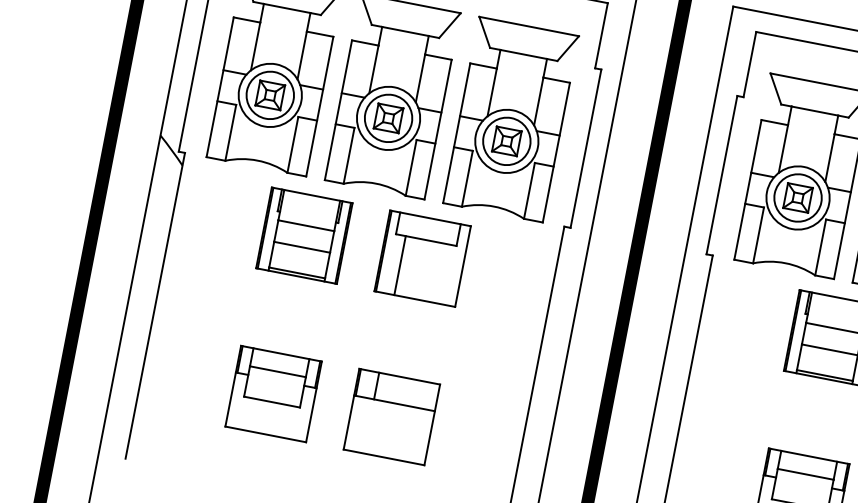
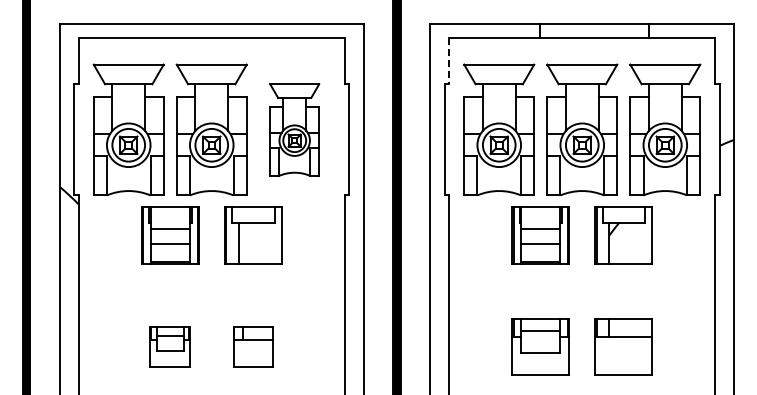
line: (750, 64) -> (449, 61), solid -> dashed
part: (510, 118) -> (294, 129), size x0.7
part: (274, 393) -> (170, 346), size x0.7
part: (392, 416) -> (253, 346), size x0.7

